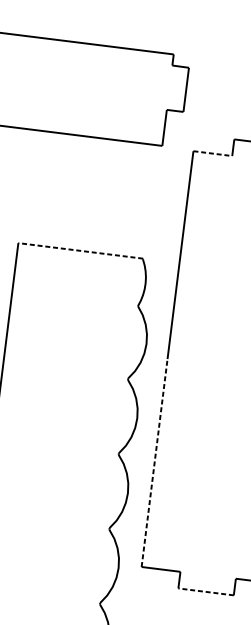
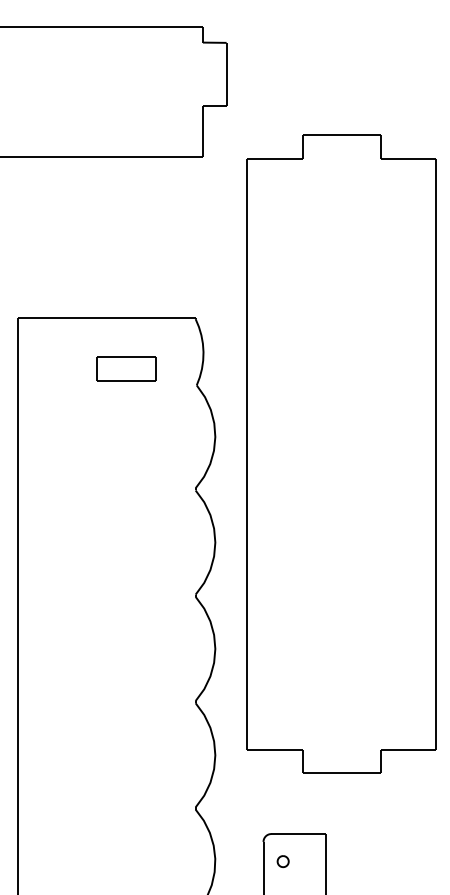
line: (212, 153) -> (274, 158), dashed -> solid
line: (81, 251) -> (107, 318), dashed -> solid
part: (90, 288) -> (126, 368), added
line: (154, 463) -> (247, 602), dashed -> solid
line: (205, 591) -> (341, 773), dashed -> solid

